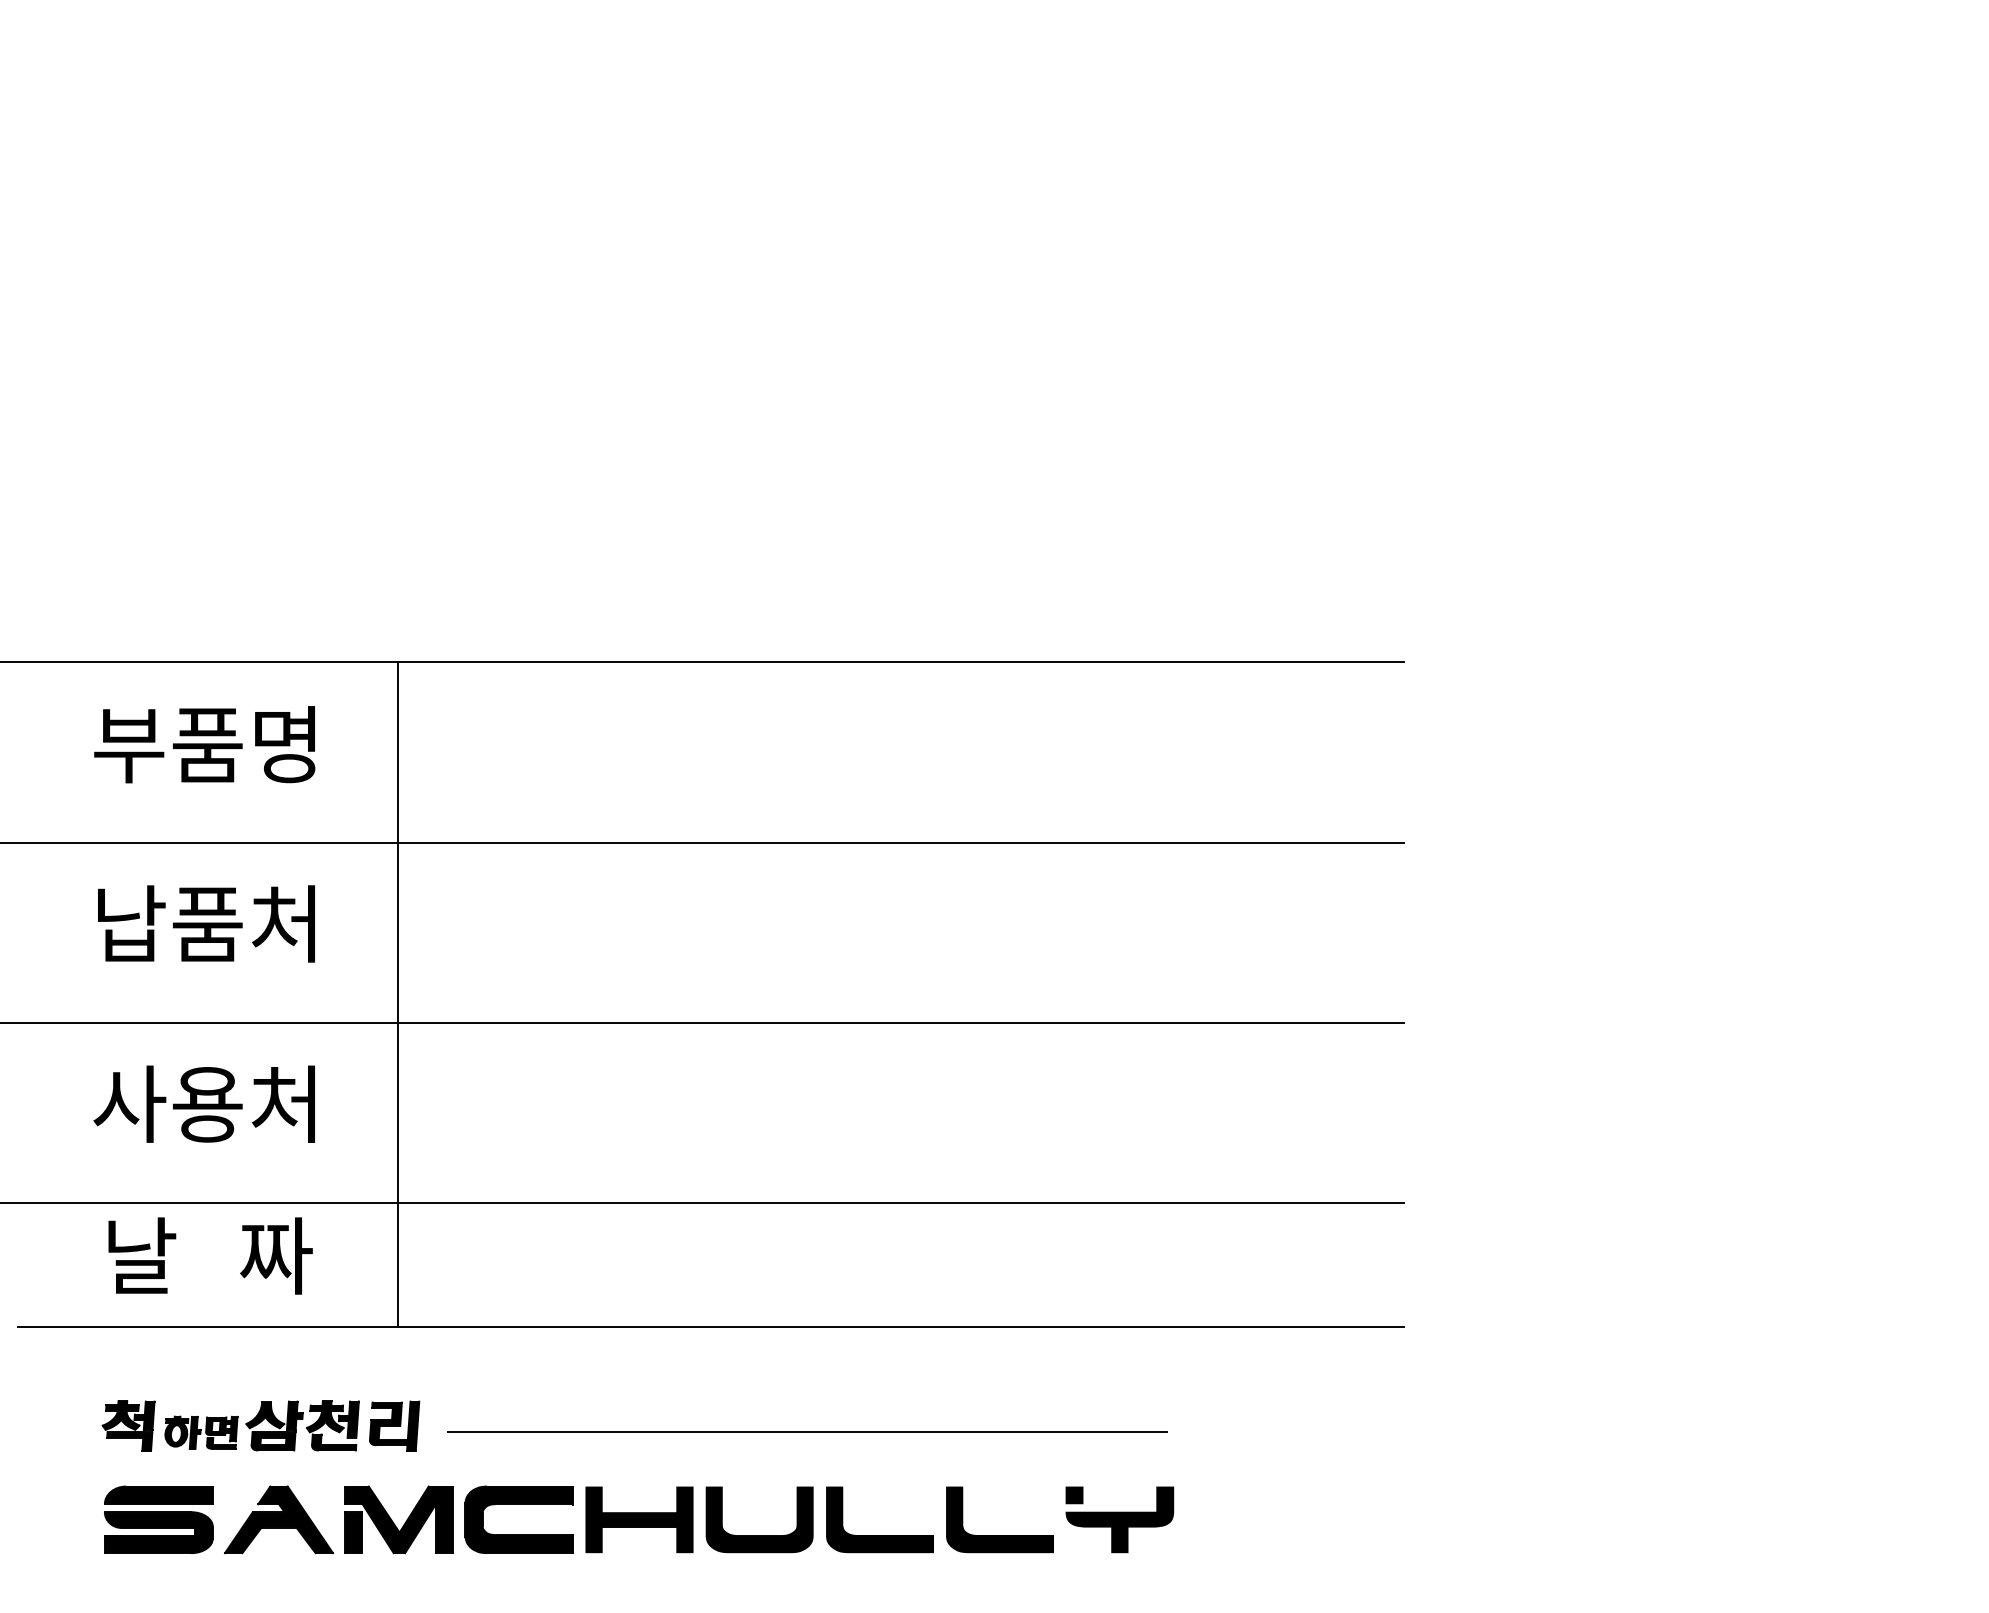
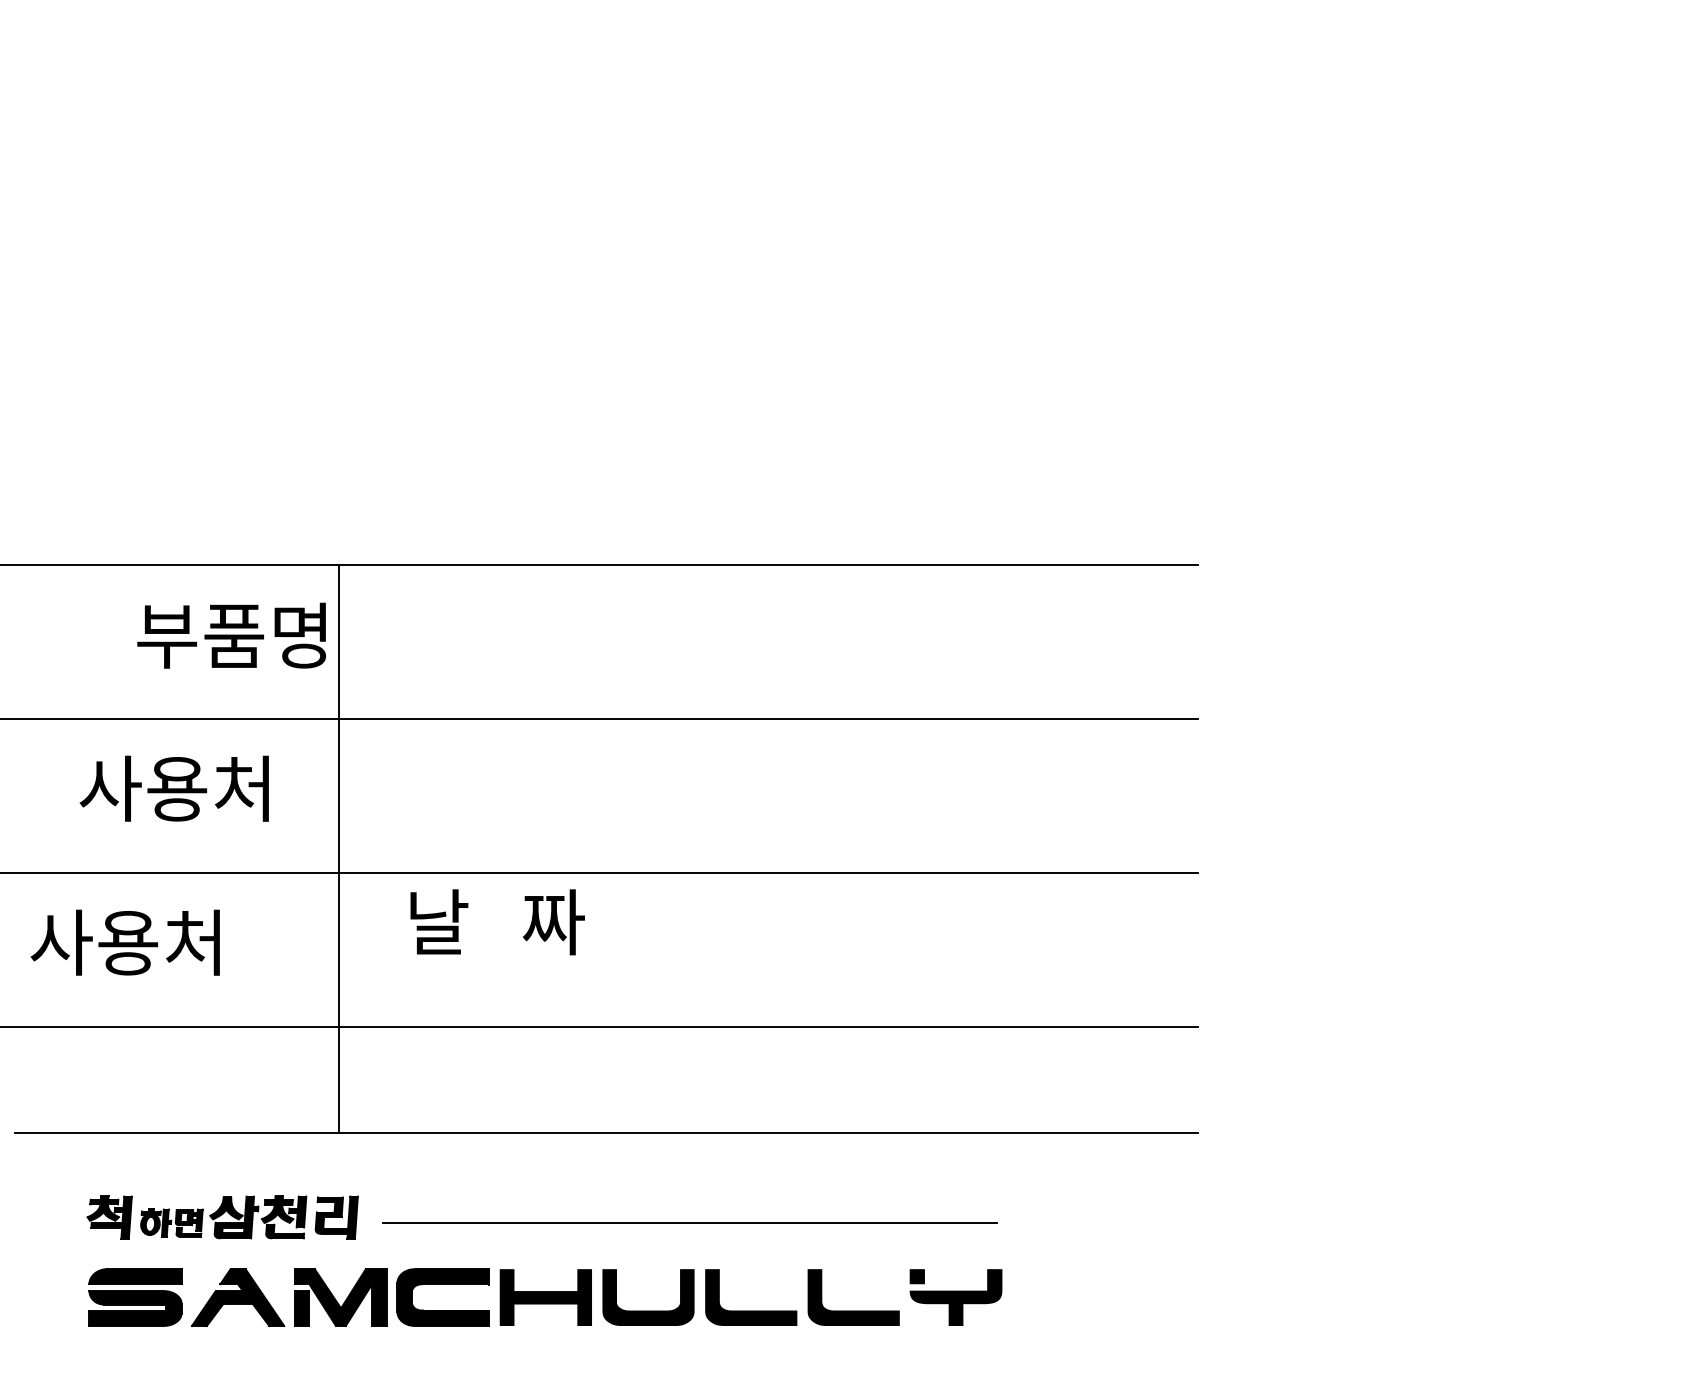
text: (204, 744) -> (231, 635), moved
text: (167, 923) -> (142, 788), 납품처 -> 사용처
text: (203, 1103) -> (124, 942), moved
text: (210, 1256) -> (497, 922), moved

